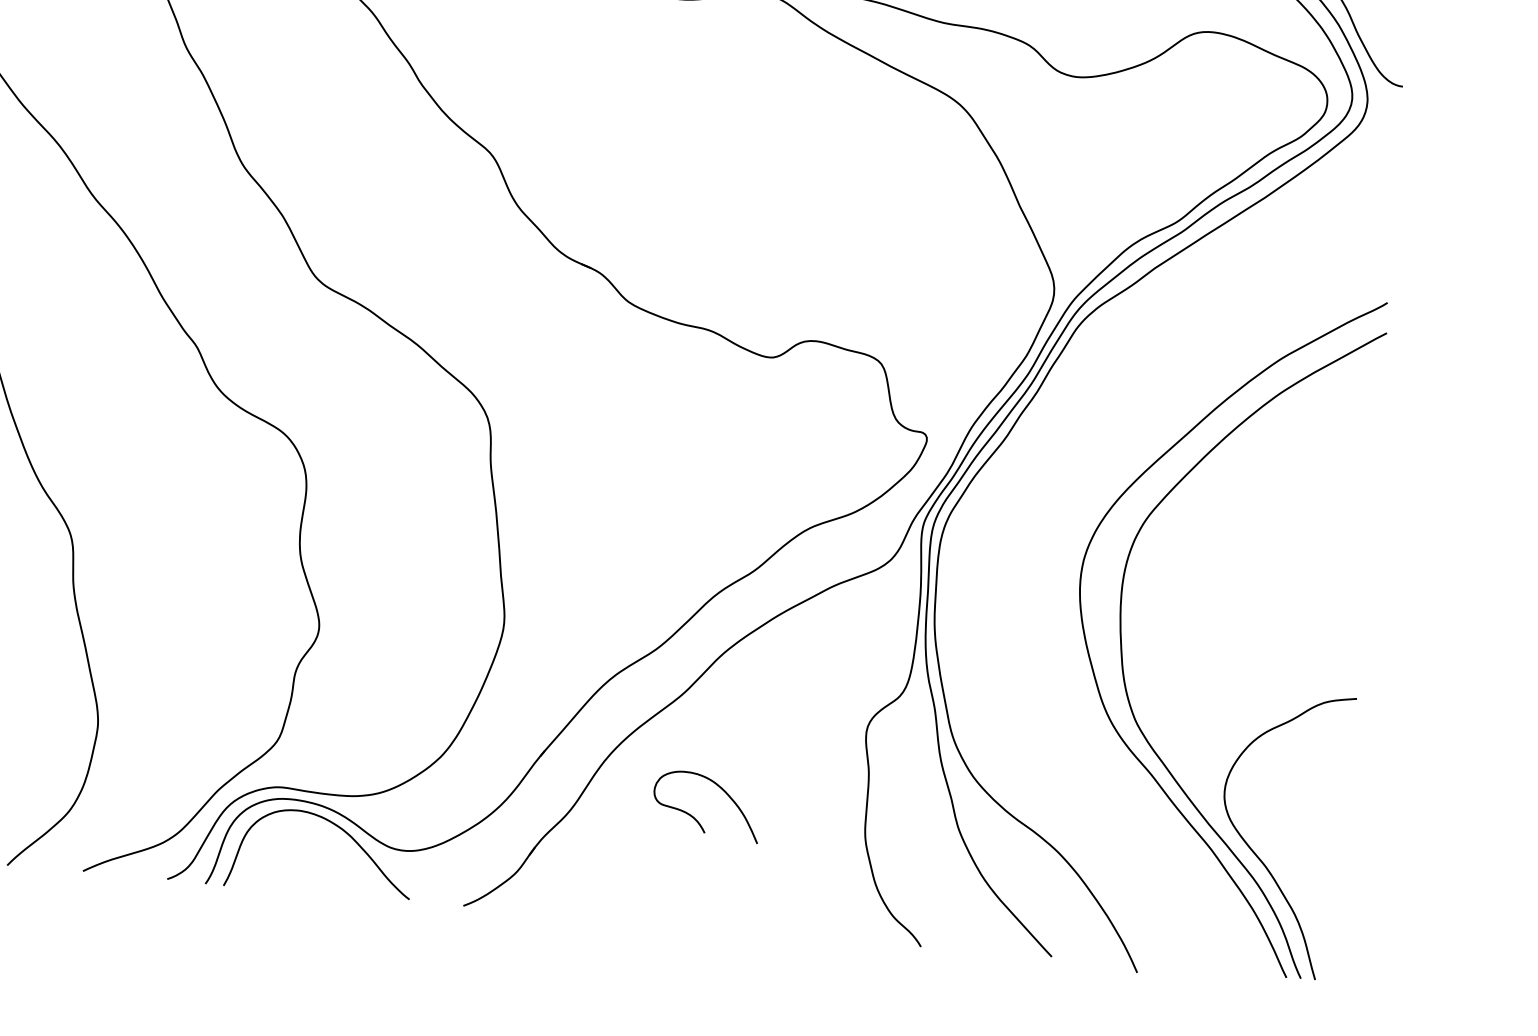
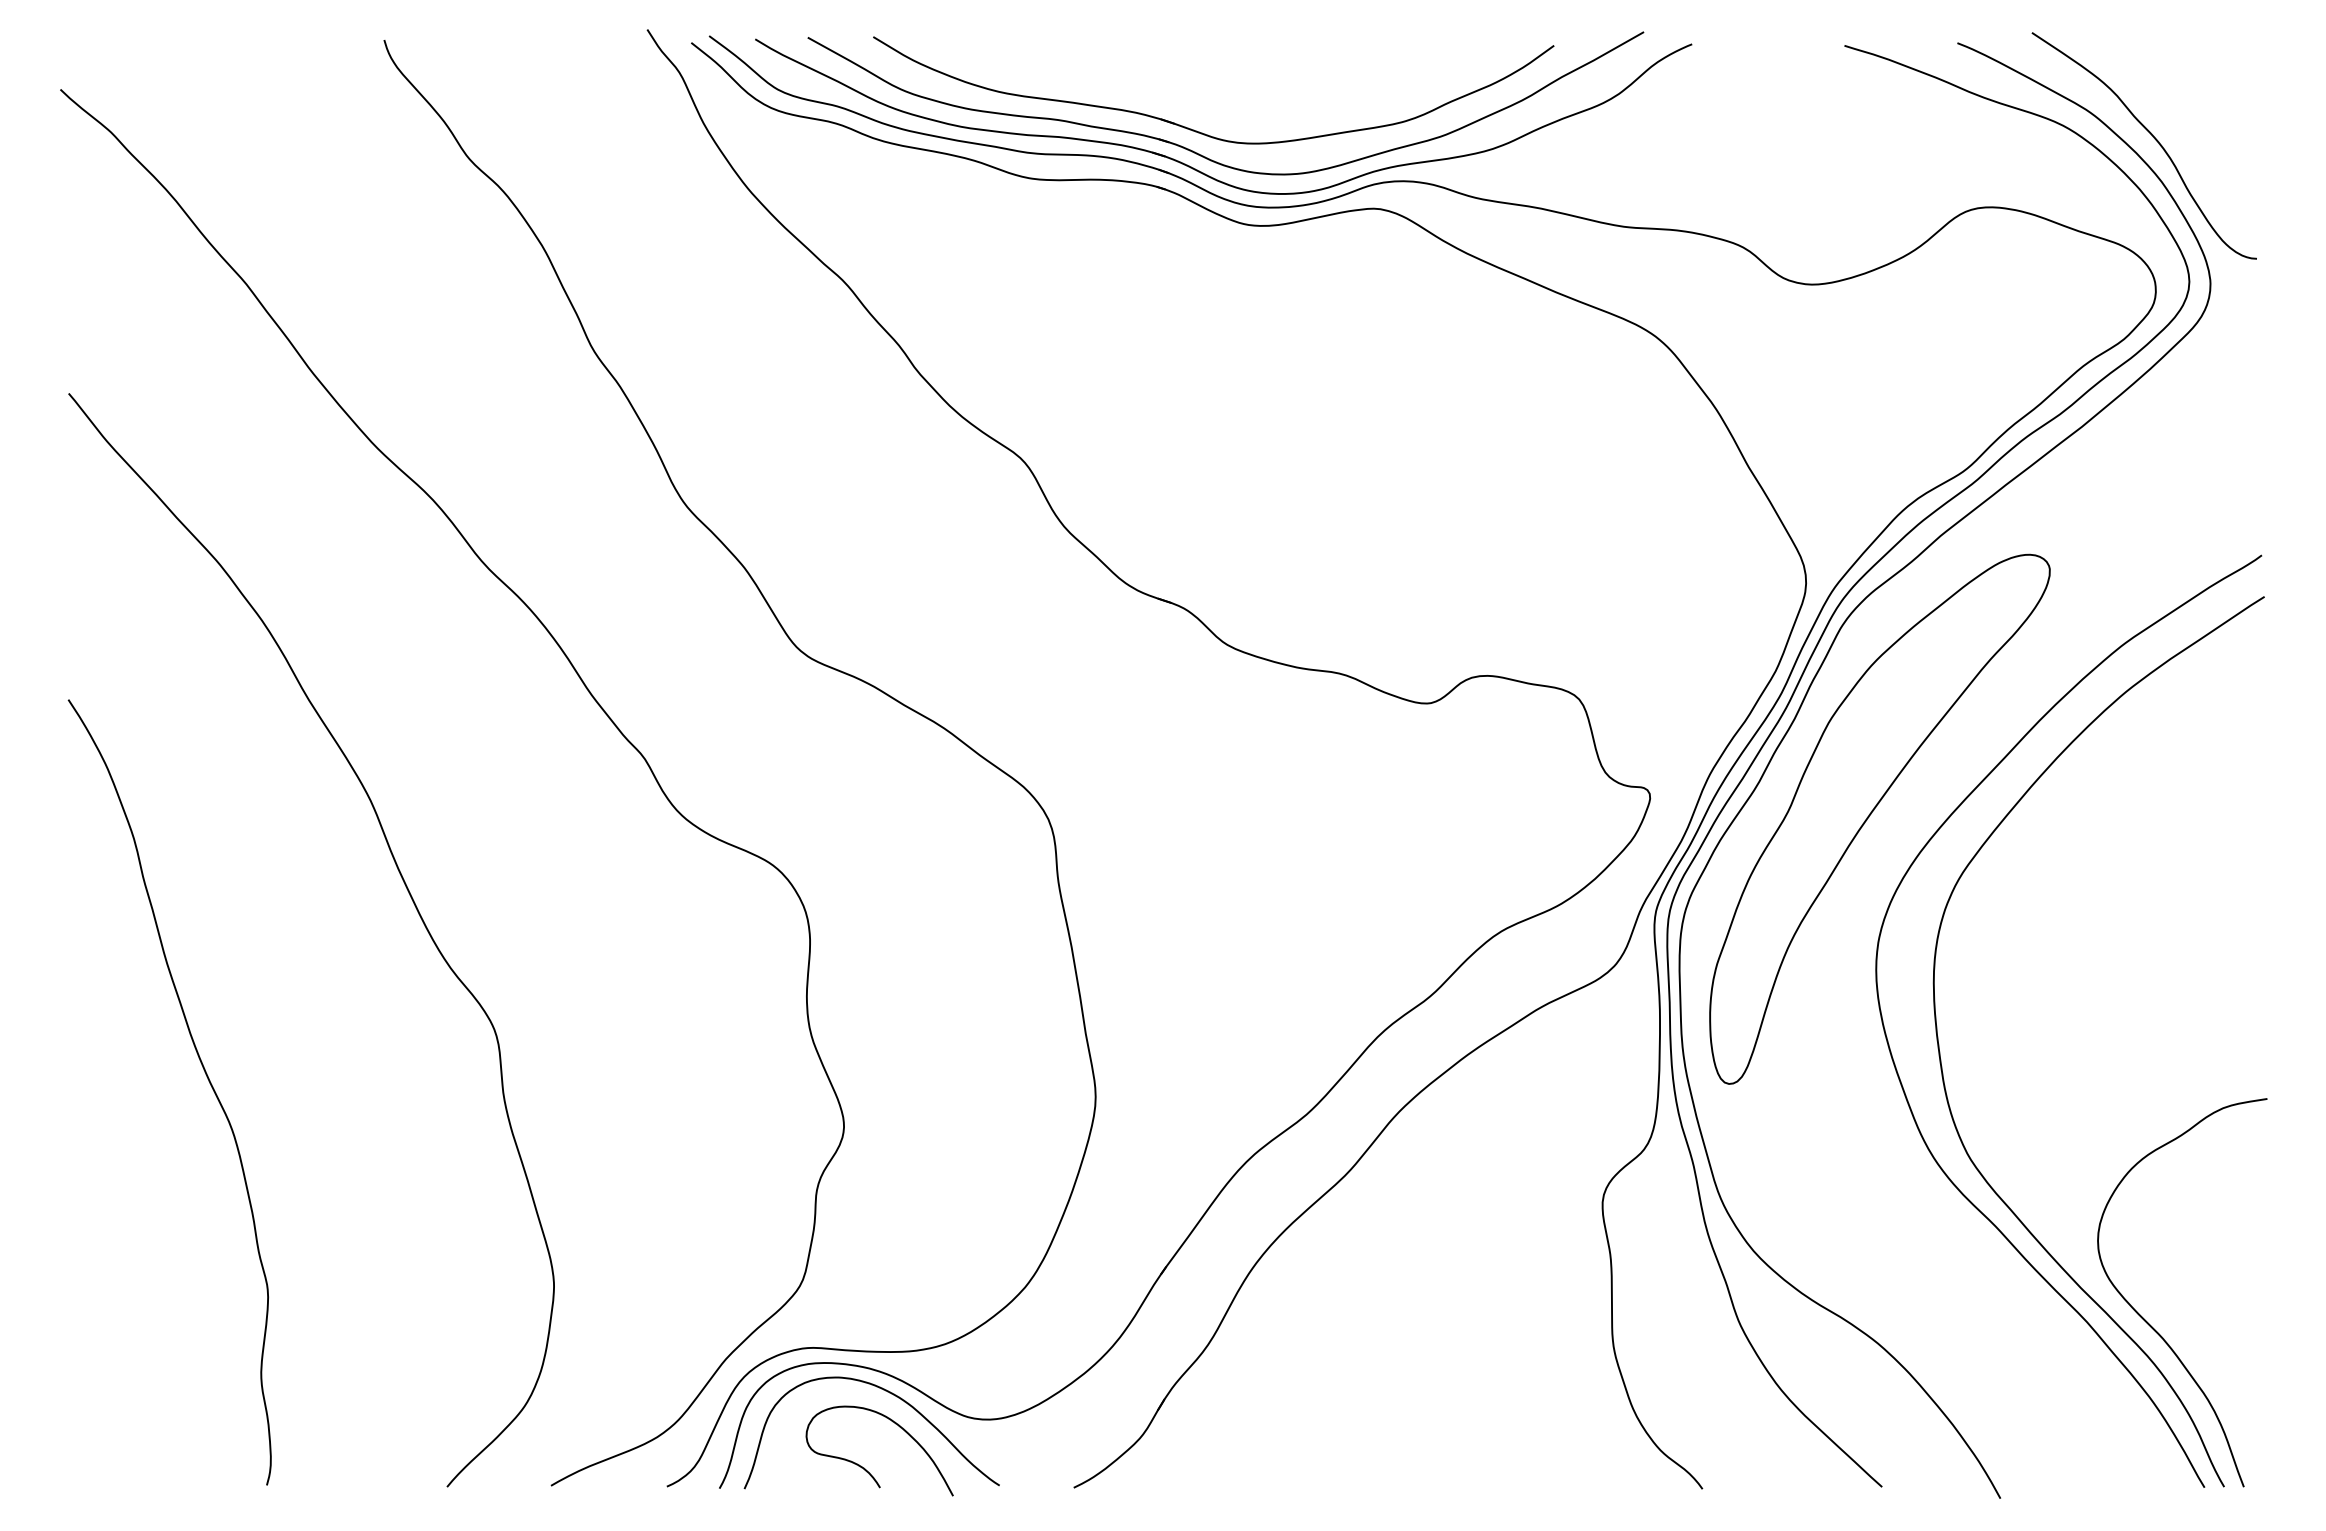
part: (1086, 466) -> (1871, 814), added
curve: (694, 817) -> (864, 1467), moved

